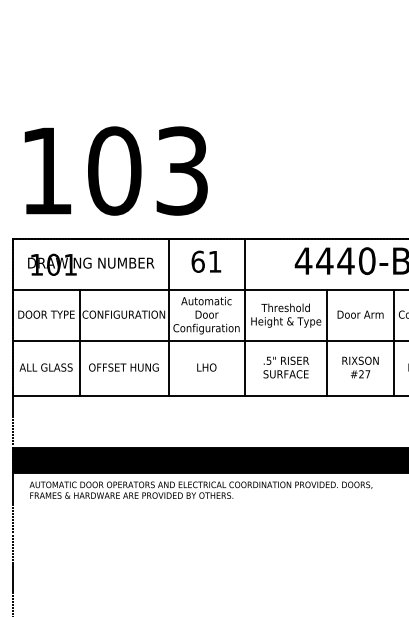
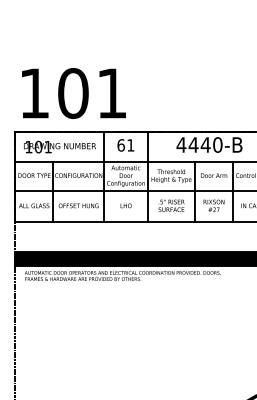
text: (181, 171) -> (111, 93), 103 -> 101

